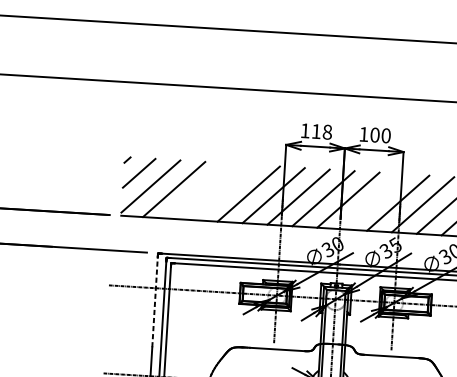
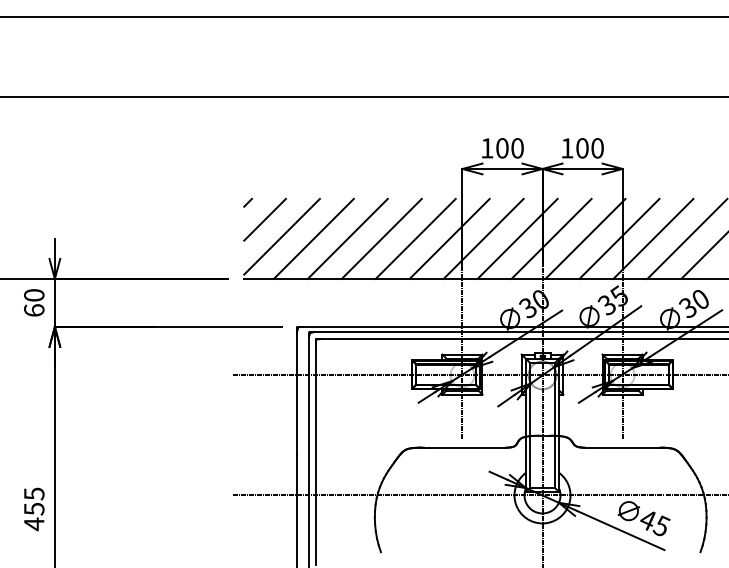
text: (321, 132) -> (509, 148), 118 -> 100
line: (198, 190) -> (347, 238), added
line: (223, 192) -> (381, 238), added
line: (373, 201) -> (585, 238), added
line: (155, 302) -> (297, 393), dashed -> solid

